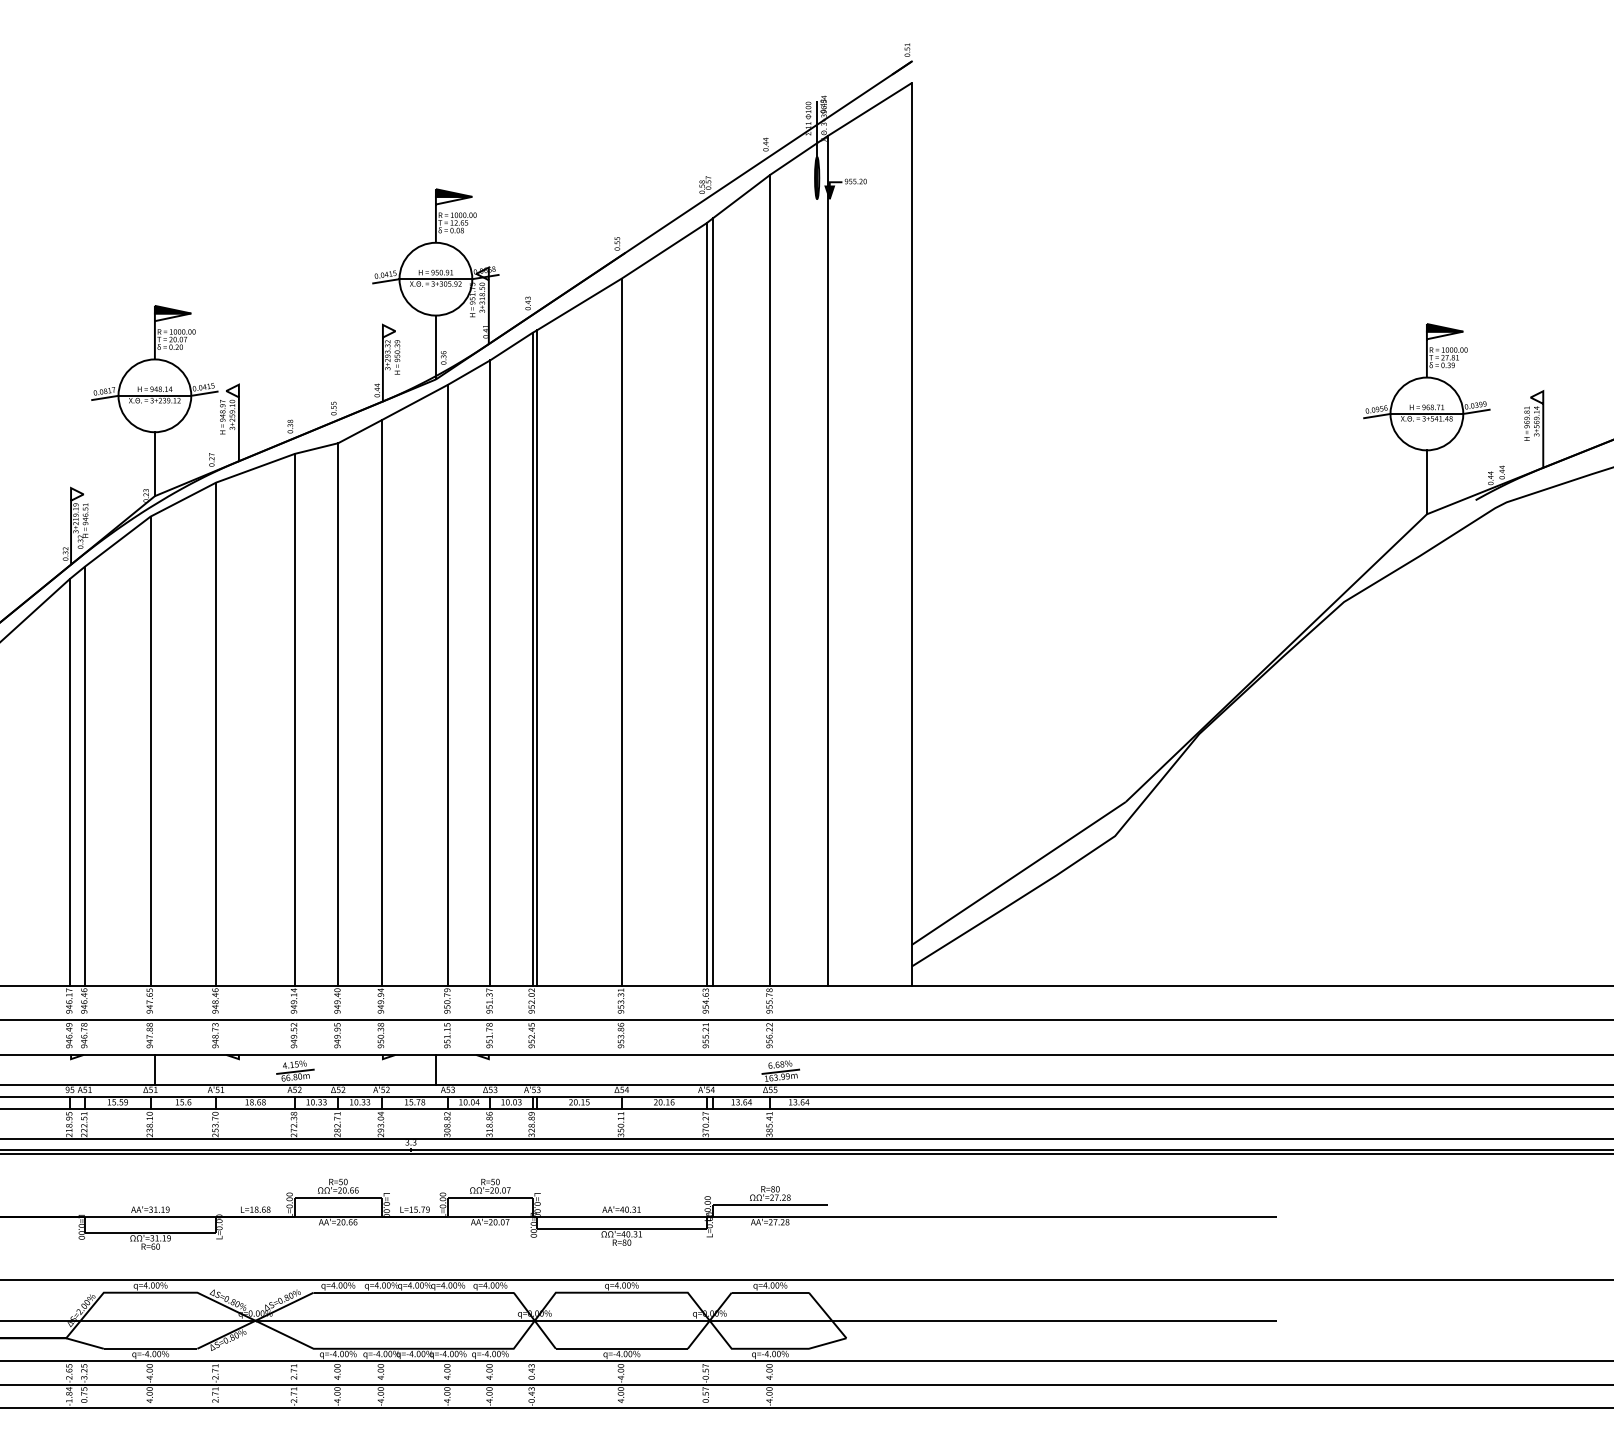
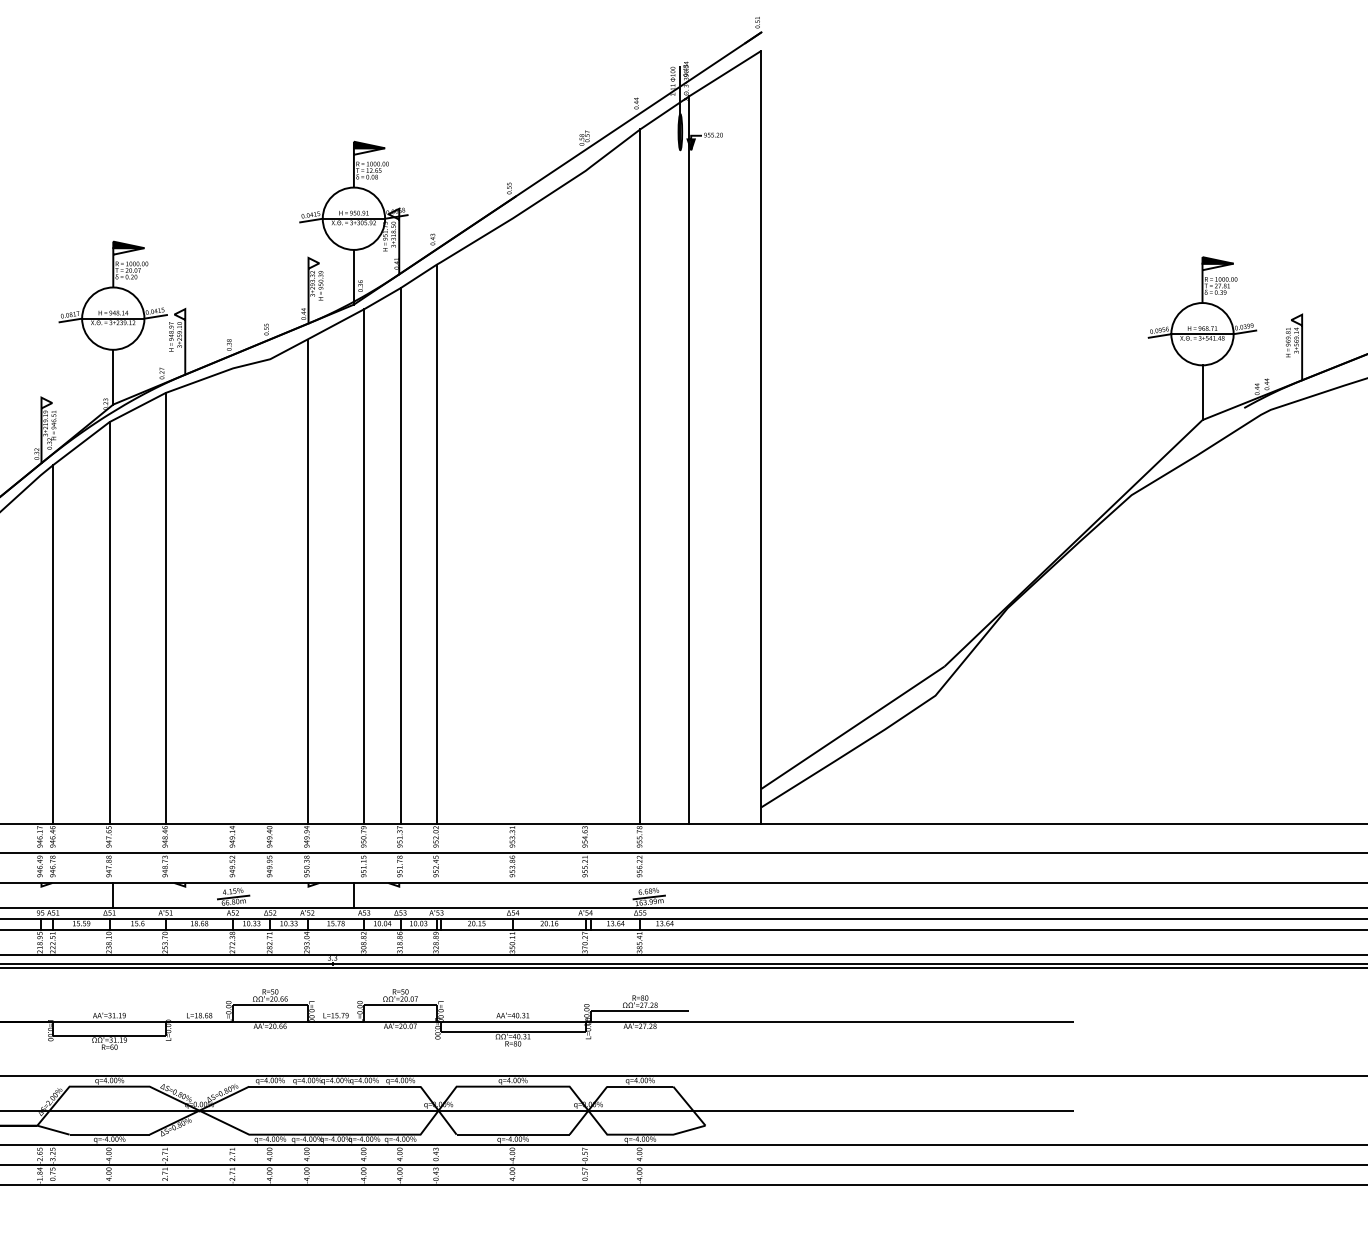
line: (712, 601) -> (590, 494), removed
line: (706, 604) -> (585, 497), removed
line: (621, 631) -> (512, 520), removed
line: (537, 657) -> (440, 542), removed
line: (338, 714) -> (270, 591), removed
line: (294, 719) -> (232, 595), removed
line: (70, 781) -> (41, 648), removed

